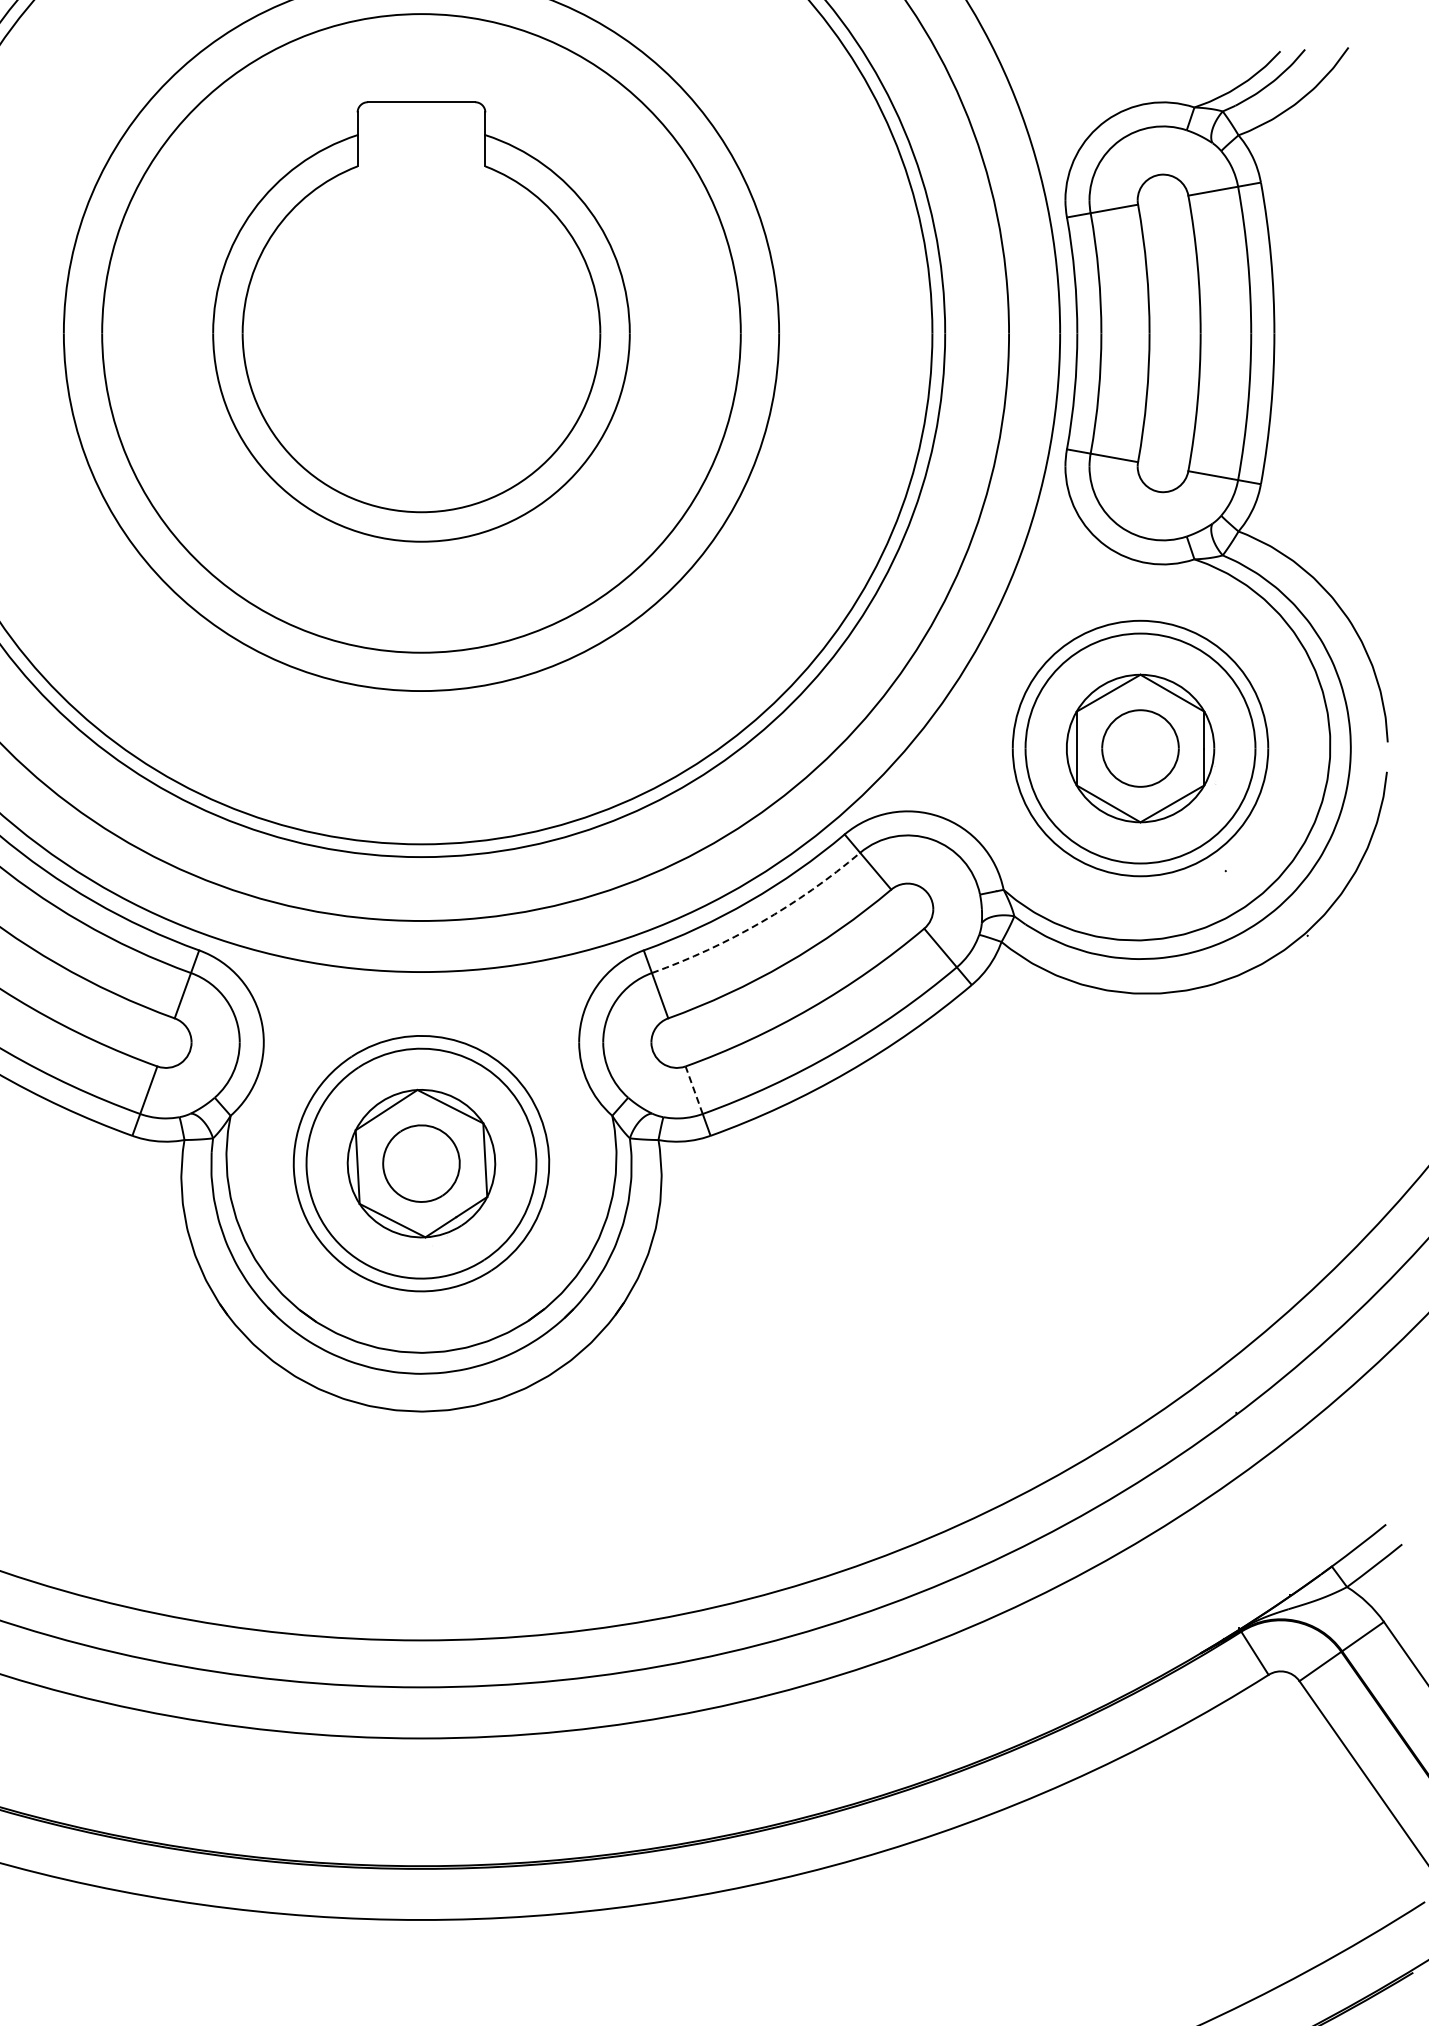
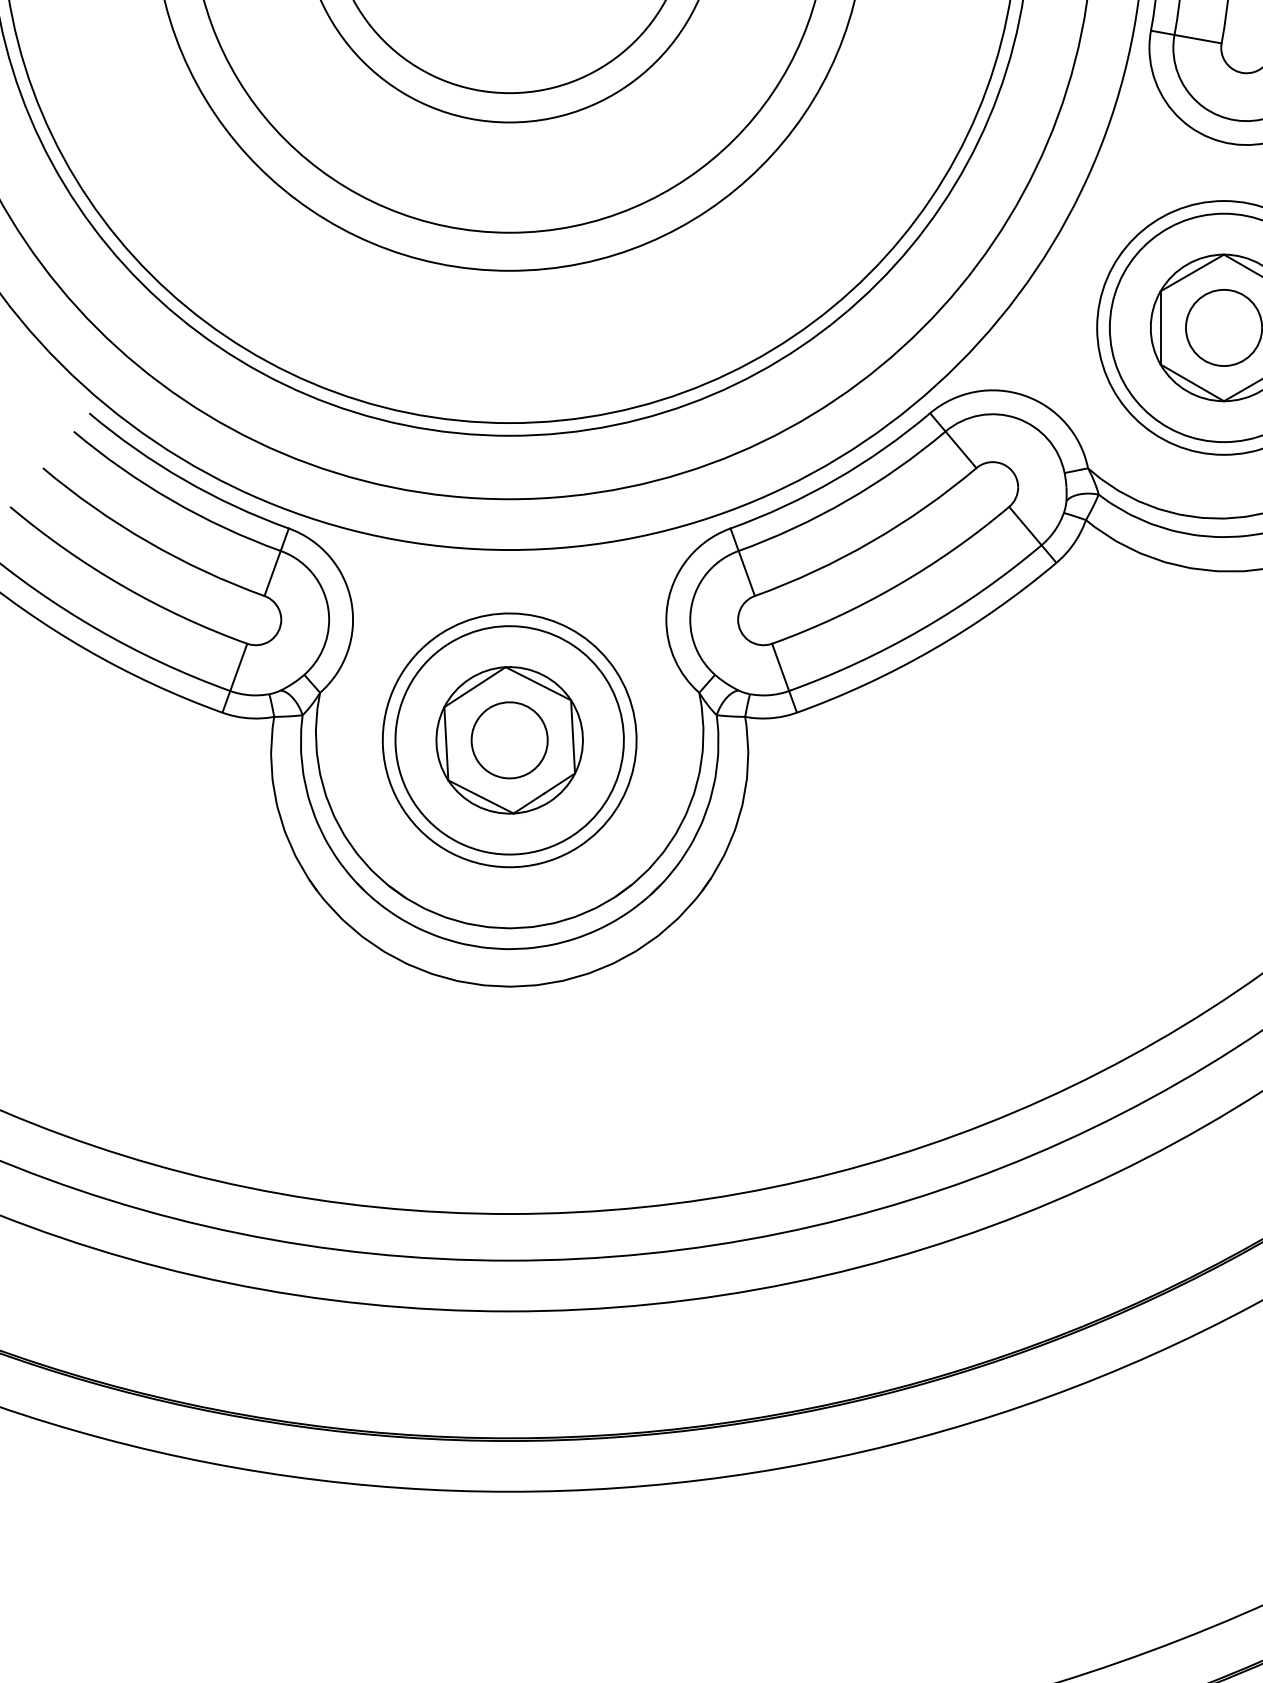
arc: (761, 922) -> (847, 500), dashed -> solid
line: (694, 1089) -> (780, 666), dashed -> solid

